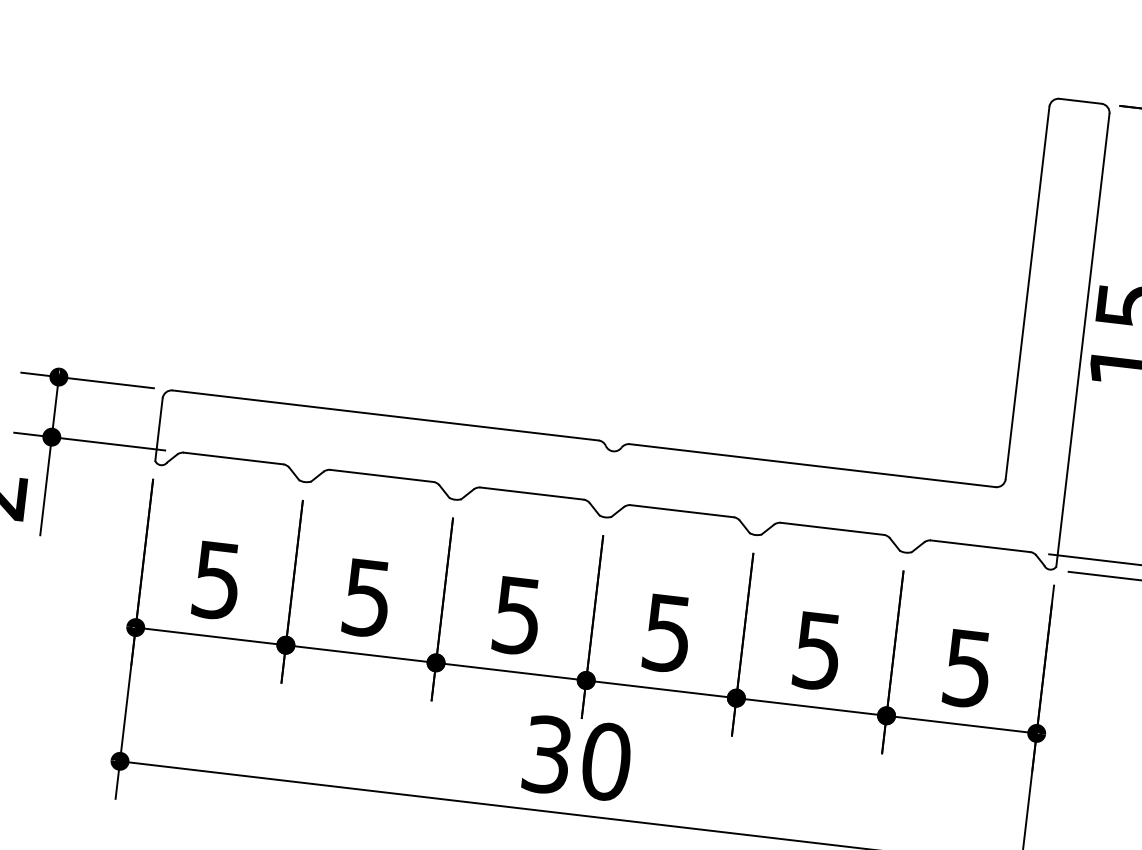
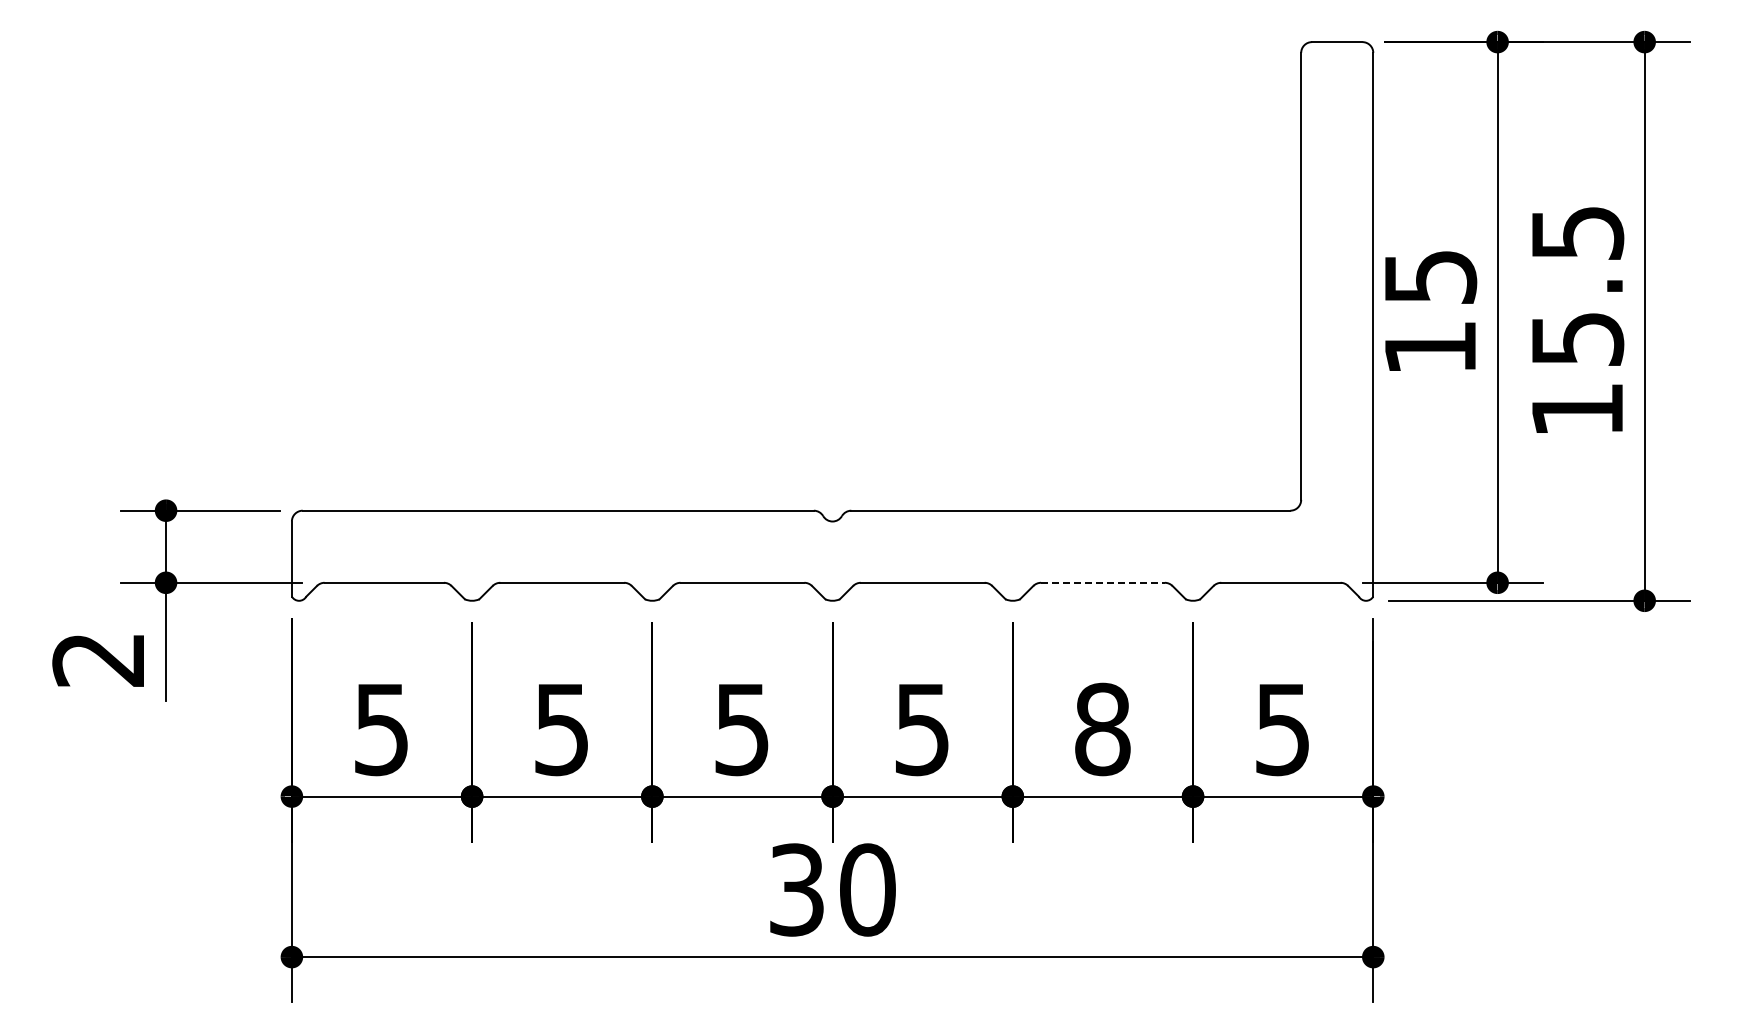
line: (832, 528) -> (1102, 582), solid -> dashed
text: (817, 651) -> (1102, 729), 5 -> 8

